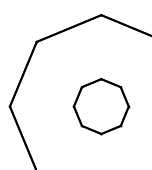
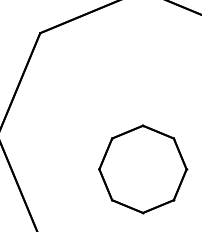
part: (101, 106) -> (143, 169), moved

